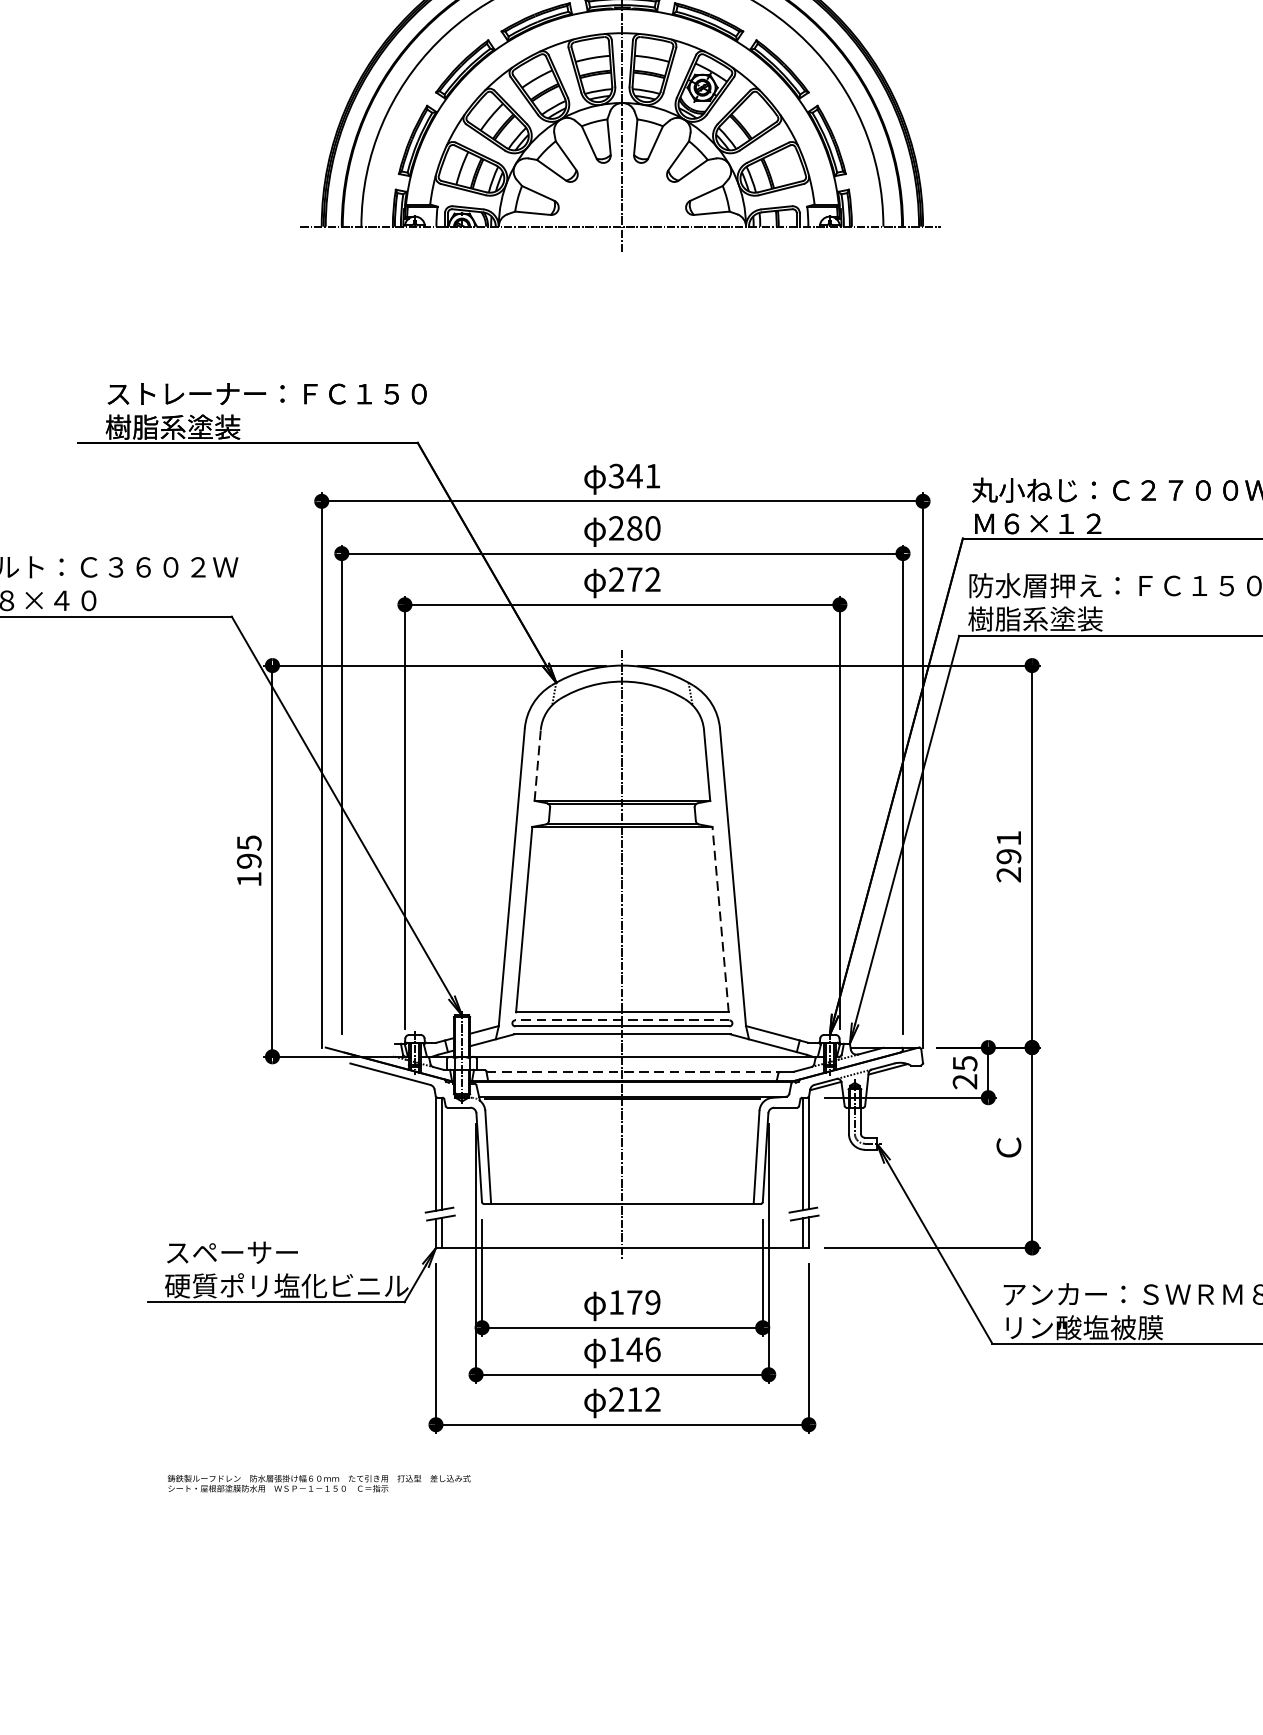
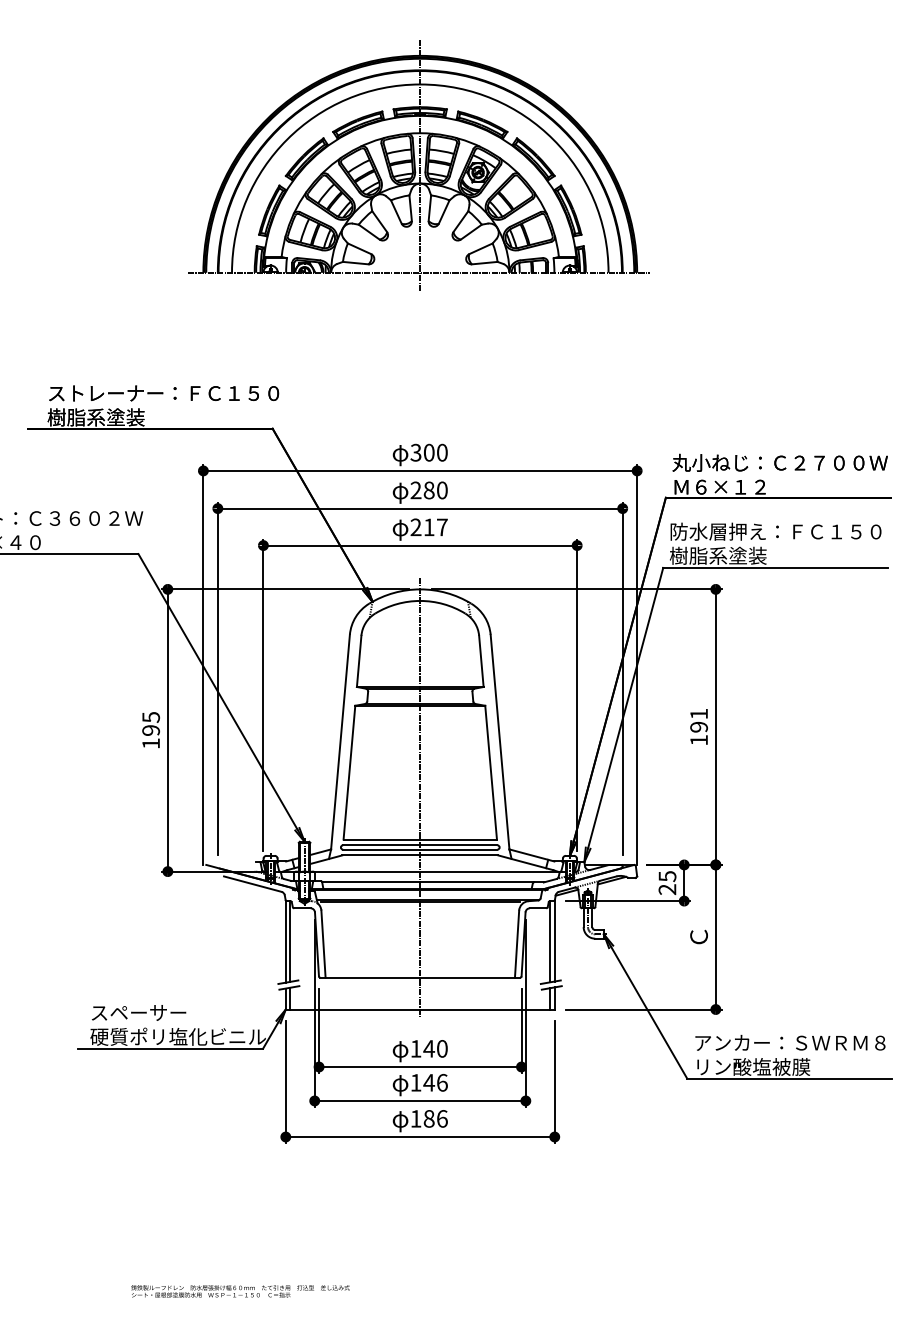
text: (643, 475) -> (435, 452), 341 -> 300
text: (643, 579) -> (435, 527), 272 -> 217
line: (538, 765) -> (359, 661), dashed -> solid
text: (1008, 875) -> (698, 740), 291 -> 191
line: (721, 919) -> (491, 772), dashed -> solid
line: (621, 1020) -> (419, 845), dashed -> solid
line: (633, 1071) -> (428, 882), dashed -> solid
text: (643, 1302) -> (435, 1048), 179 -> 140
text: (633, 1399) -> (428, 1118), 212 -> 186
text: (319, 1483) -> (240, 1291), moved

